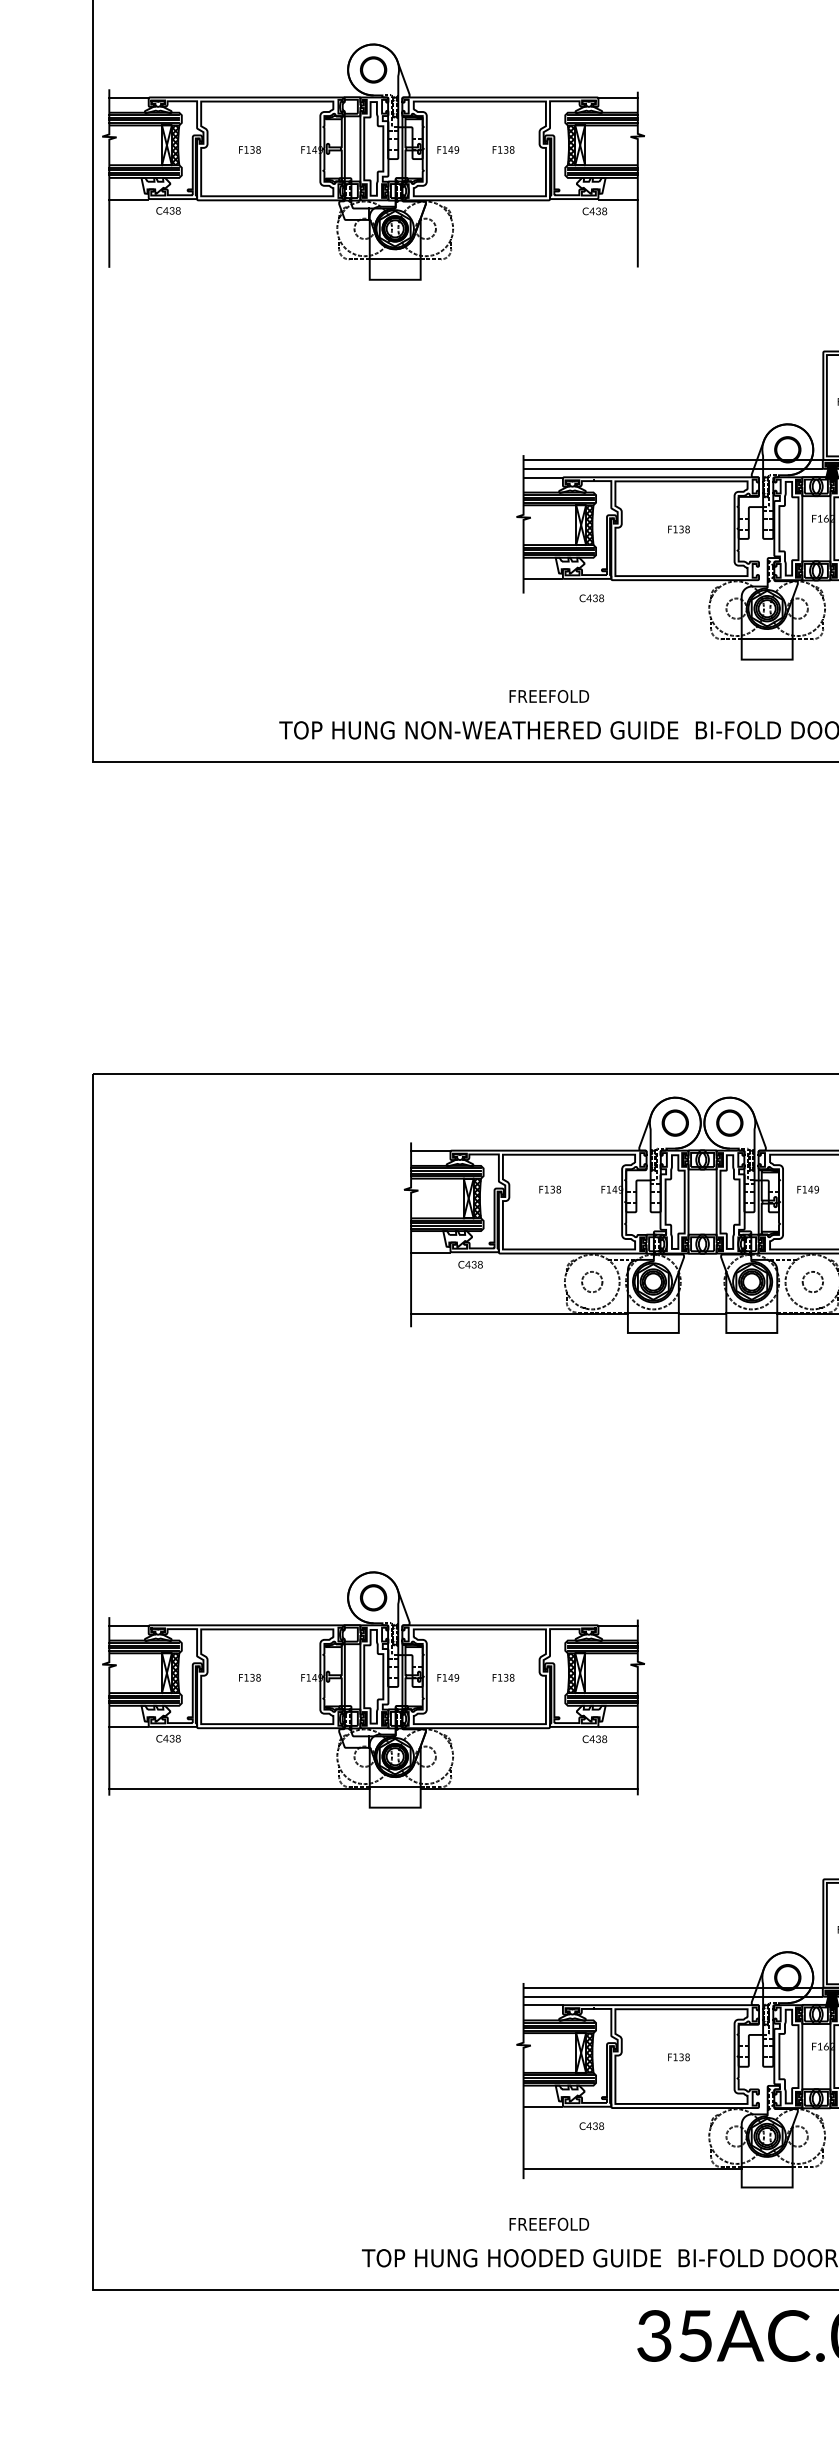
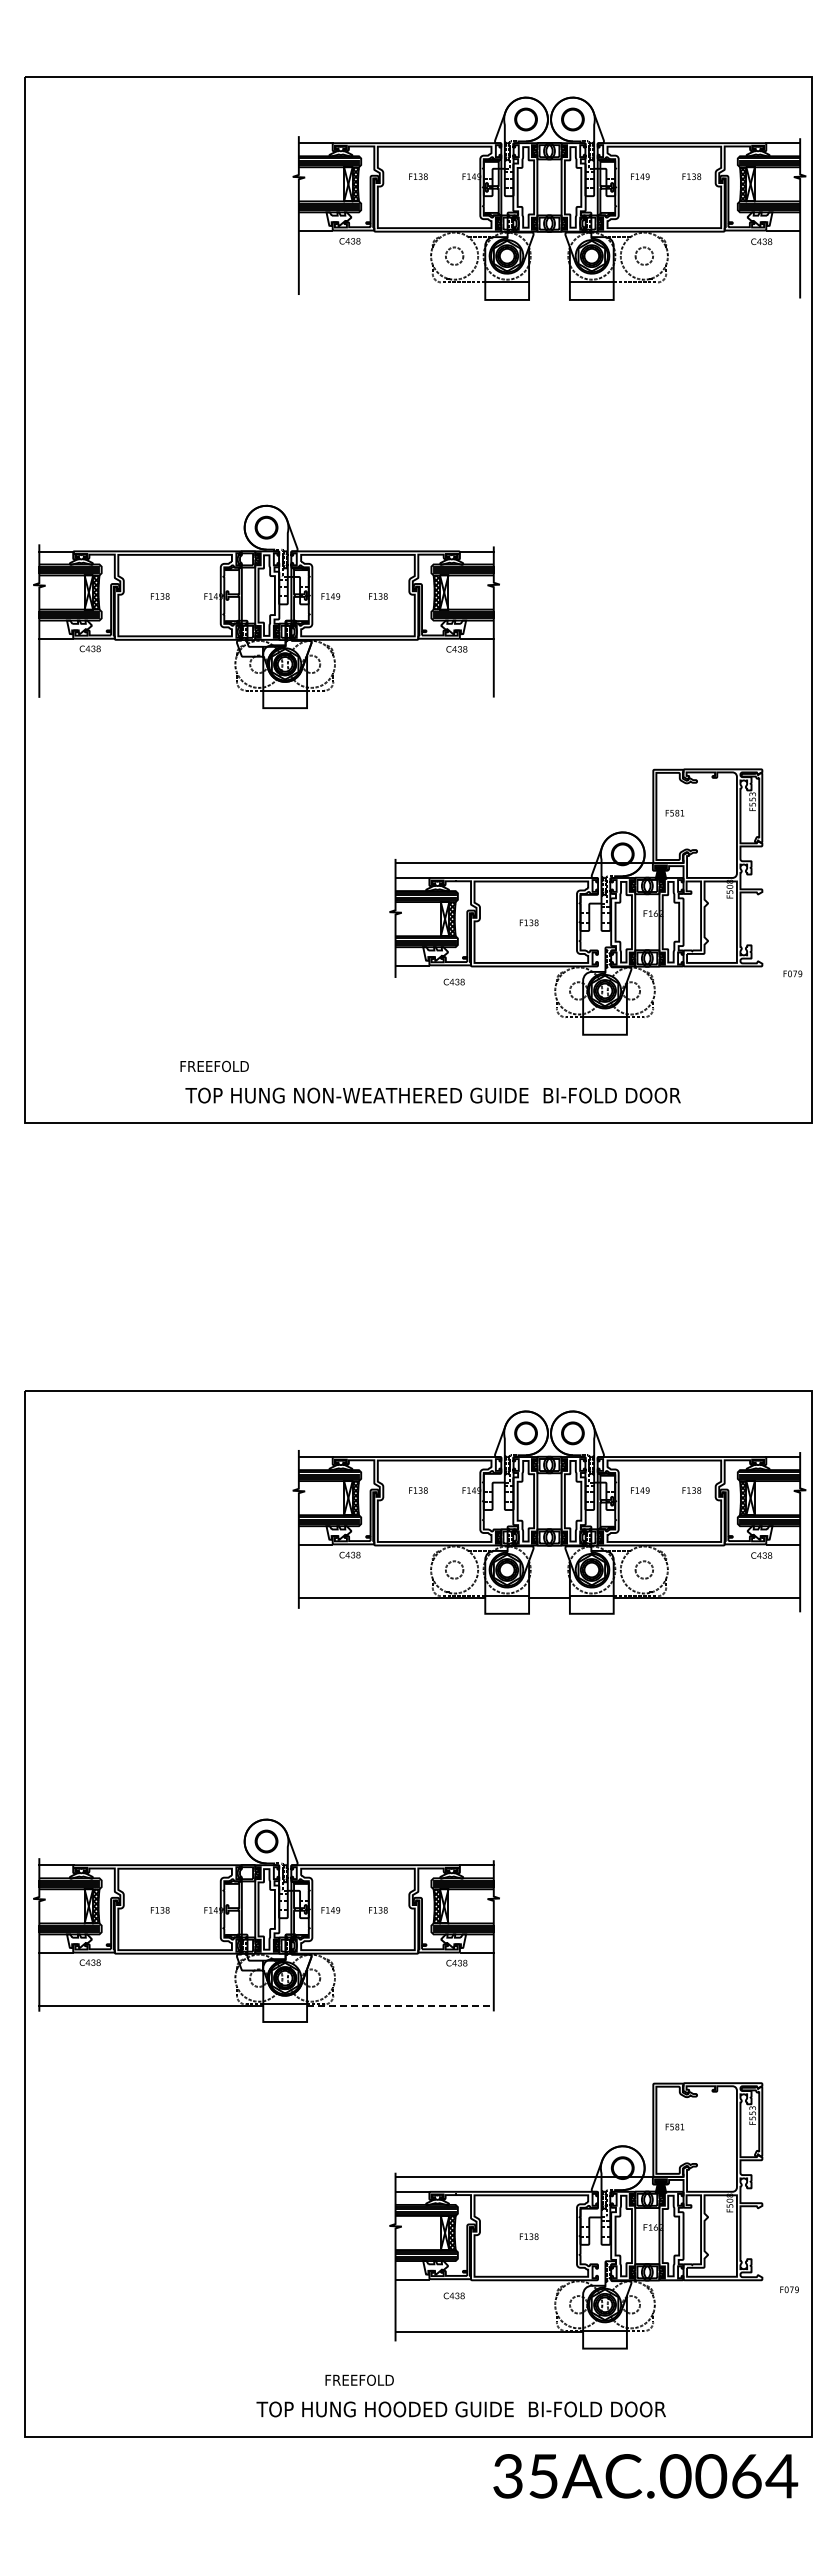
line: (672, 468) -> (523, 870), removed
text: (549, 696) -> (214, 1066), moved
line: (529, 1788) -> (400, 2005), solid -> dashed
line: (672, 1996) -> (523, 2184), removed
text: (549, 2223) -> (359, 2379), moved

